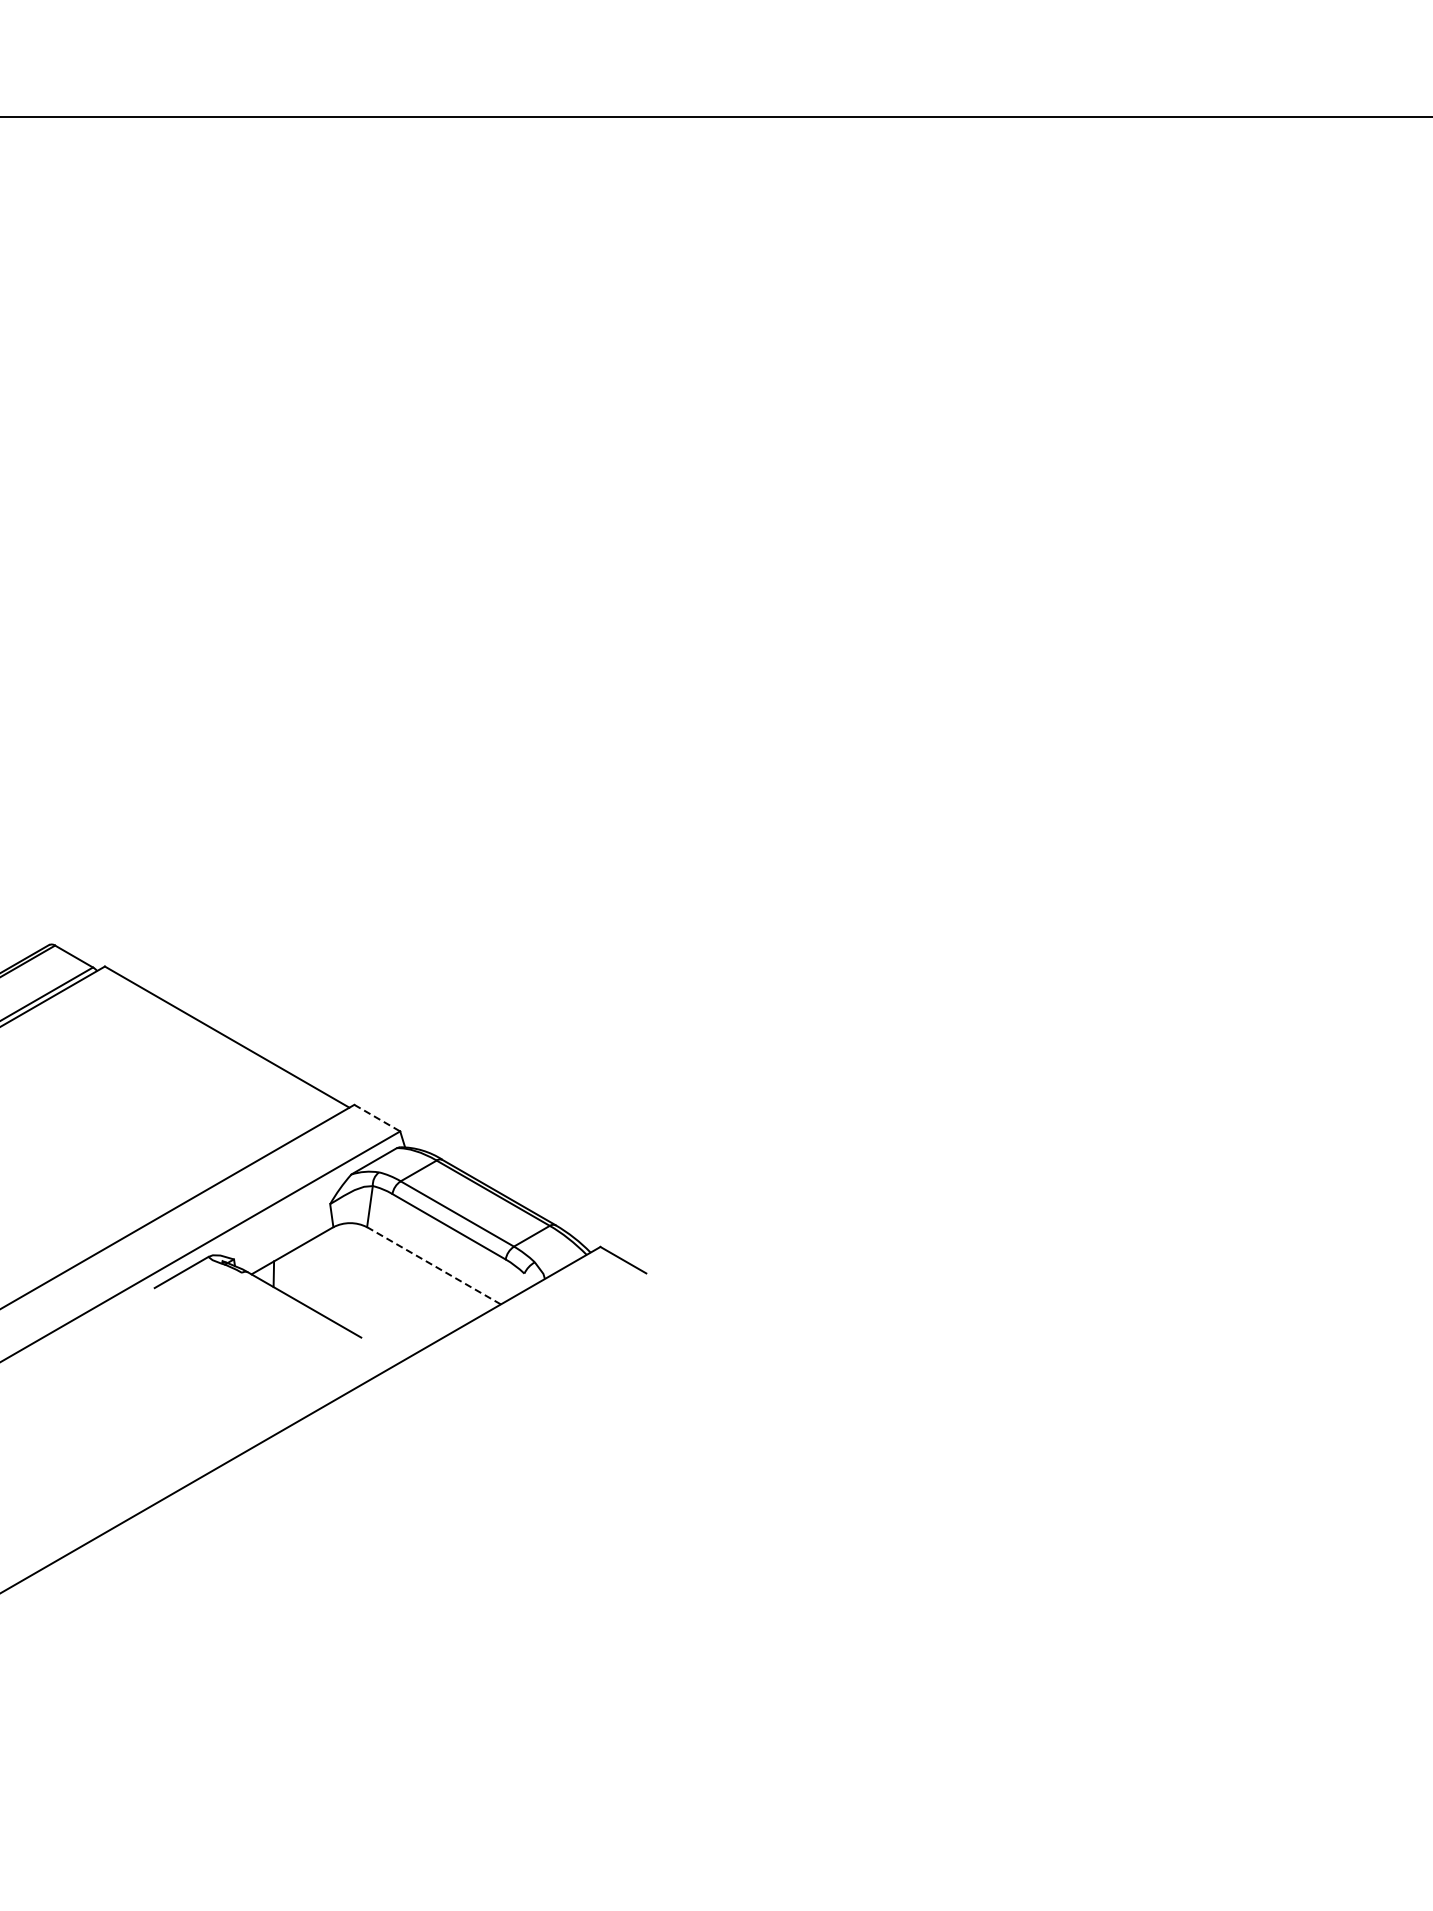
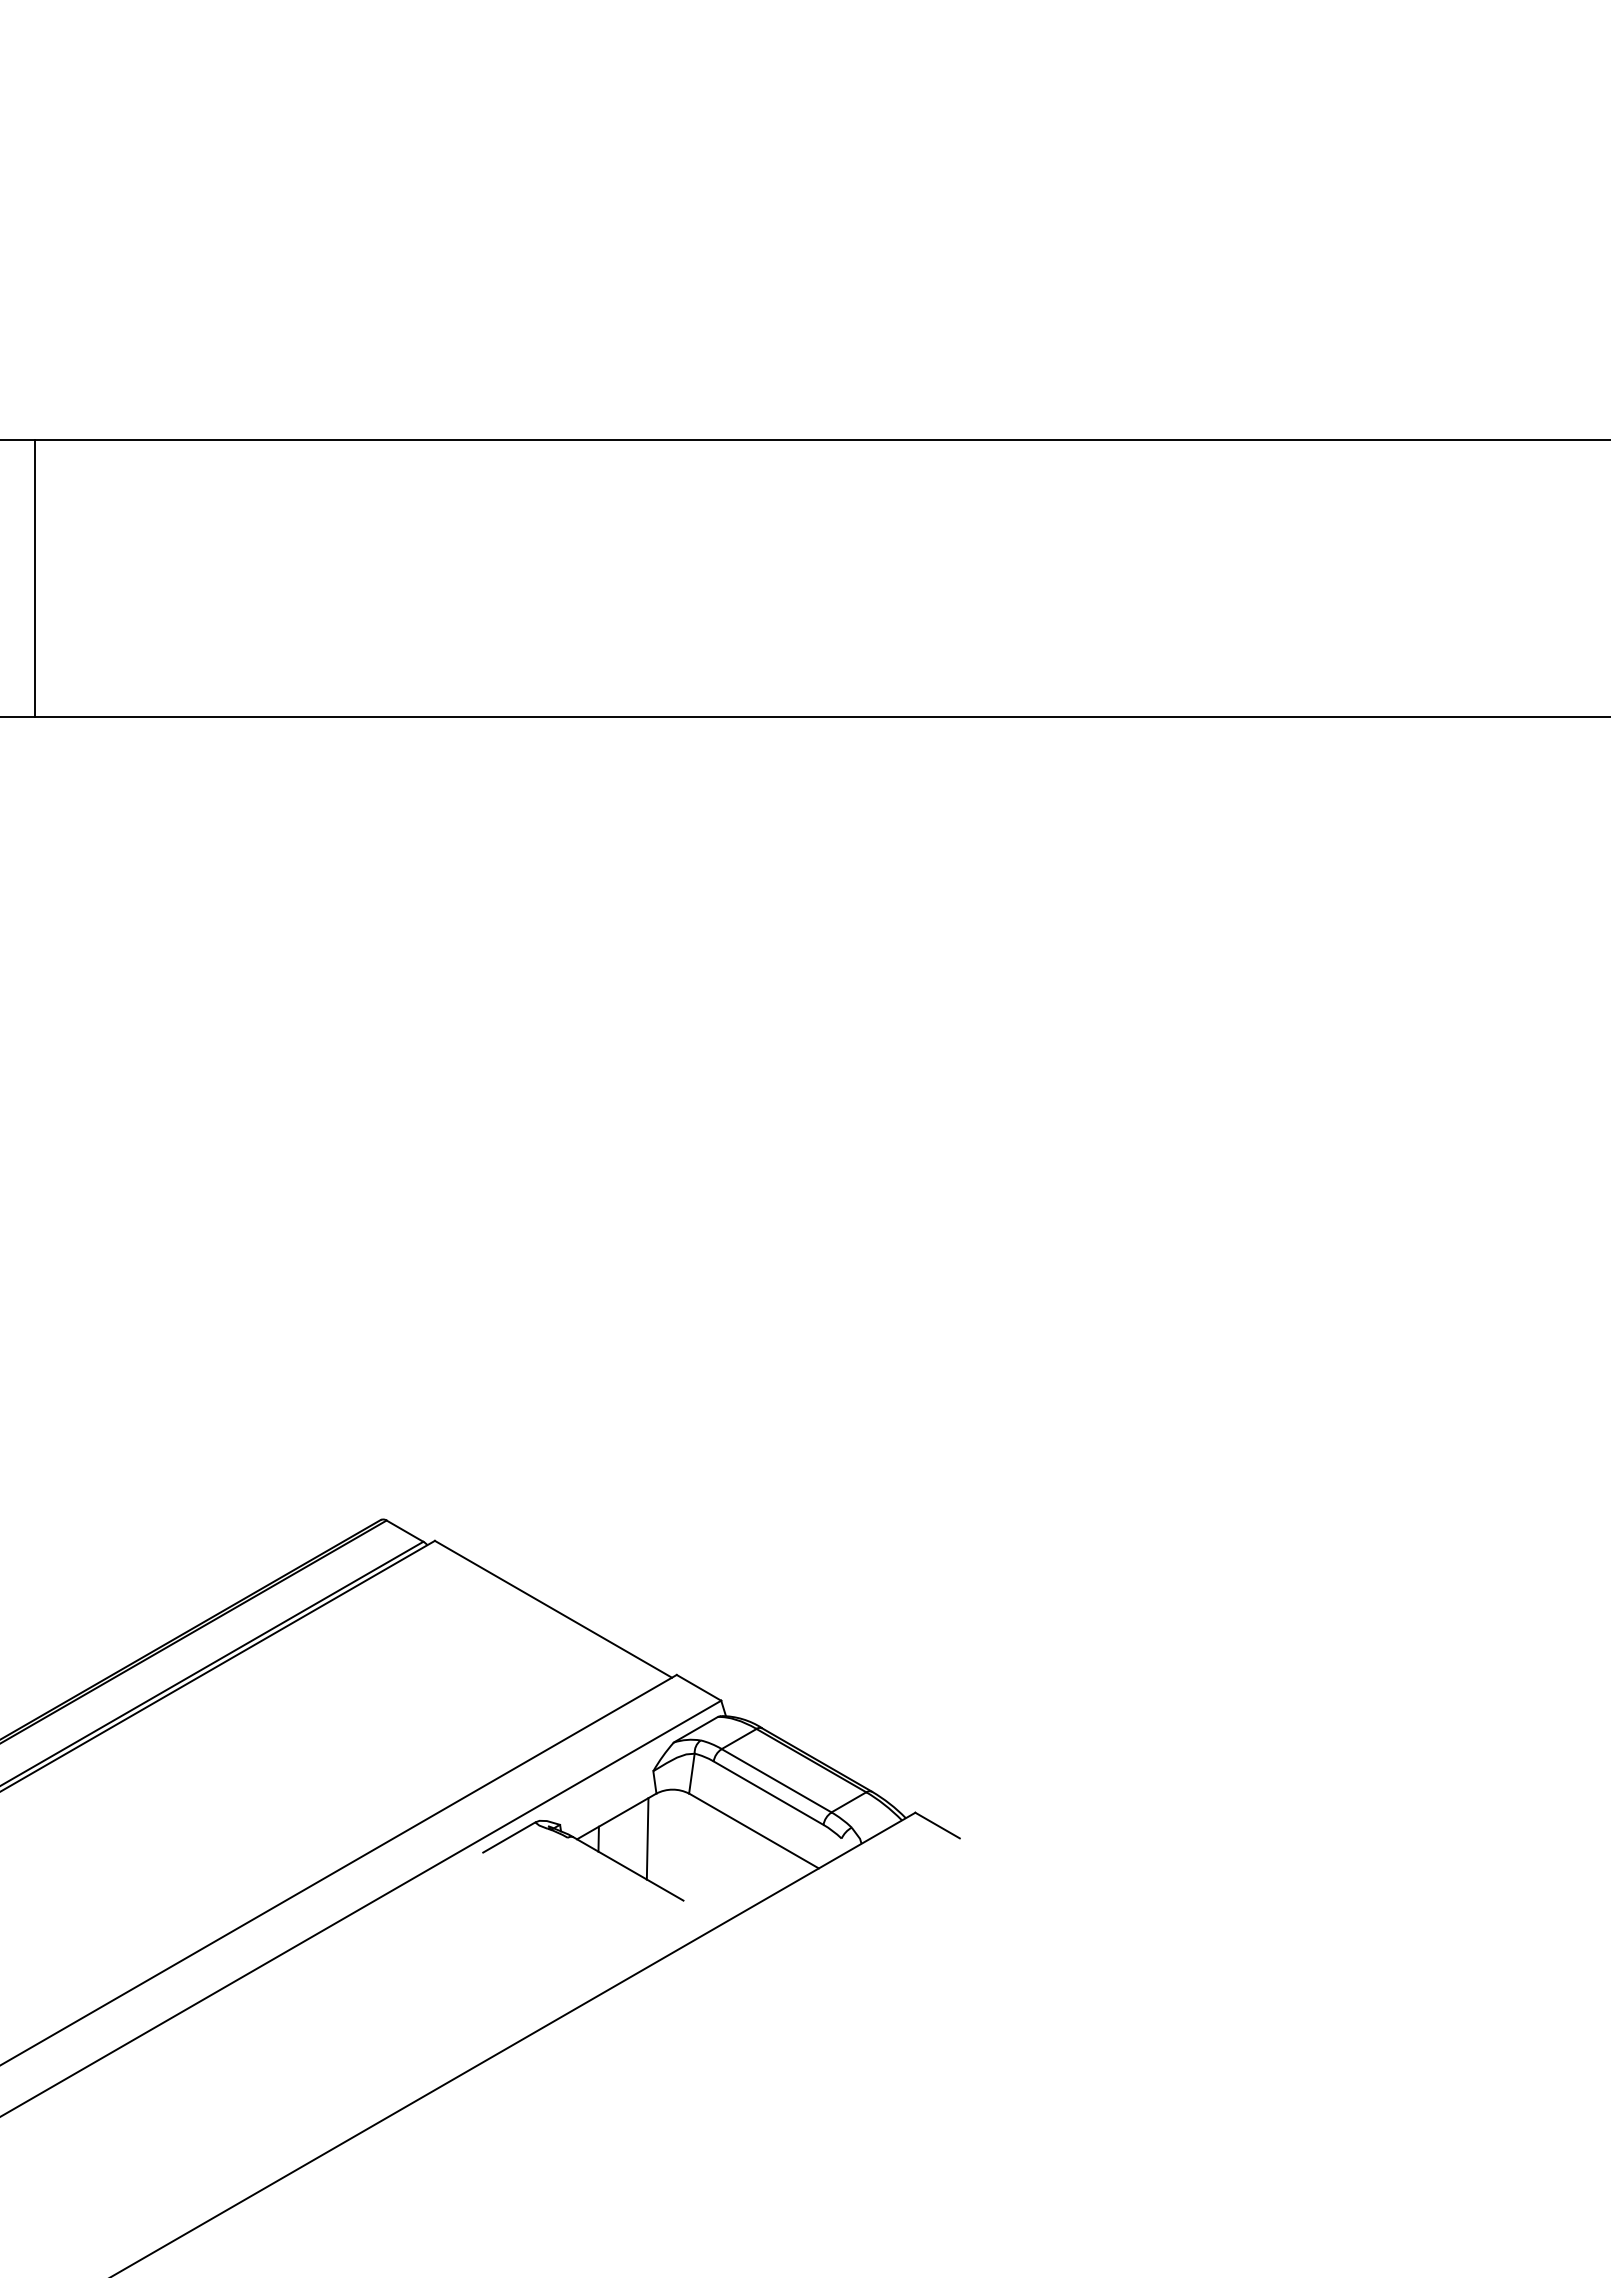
line: (377, 1117) -> (699, 1687), dashed -> solid
line: (433, 1265) -> (753, 1830), dashed -> solid
line: (324, 1273) -> (647, 1838), added

